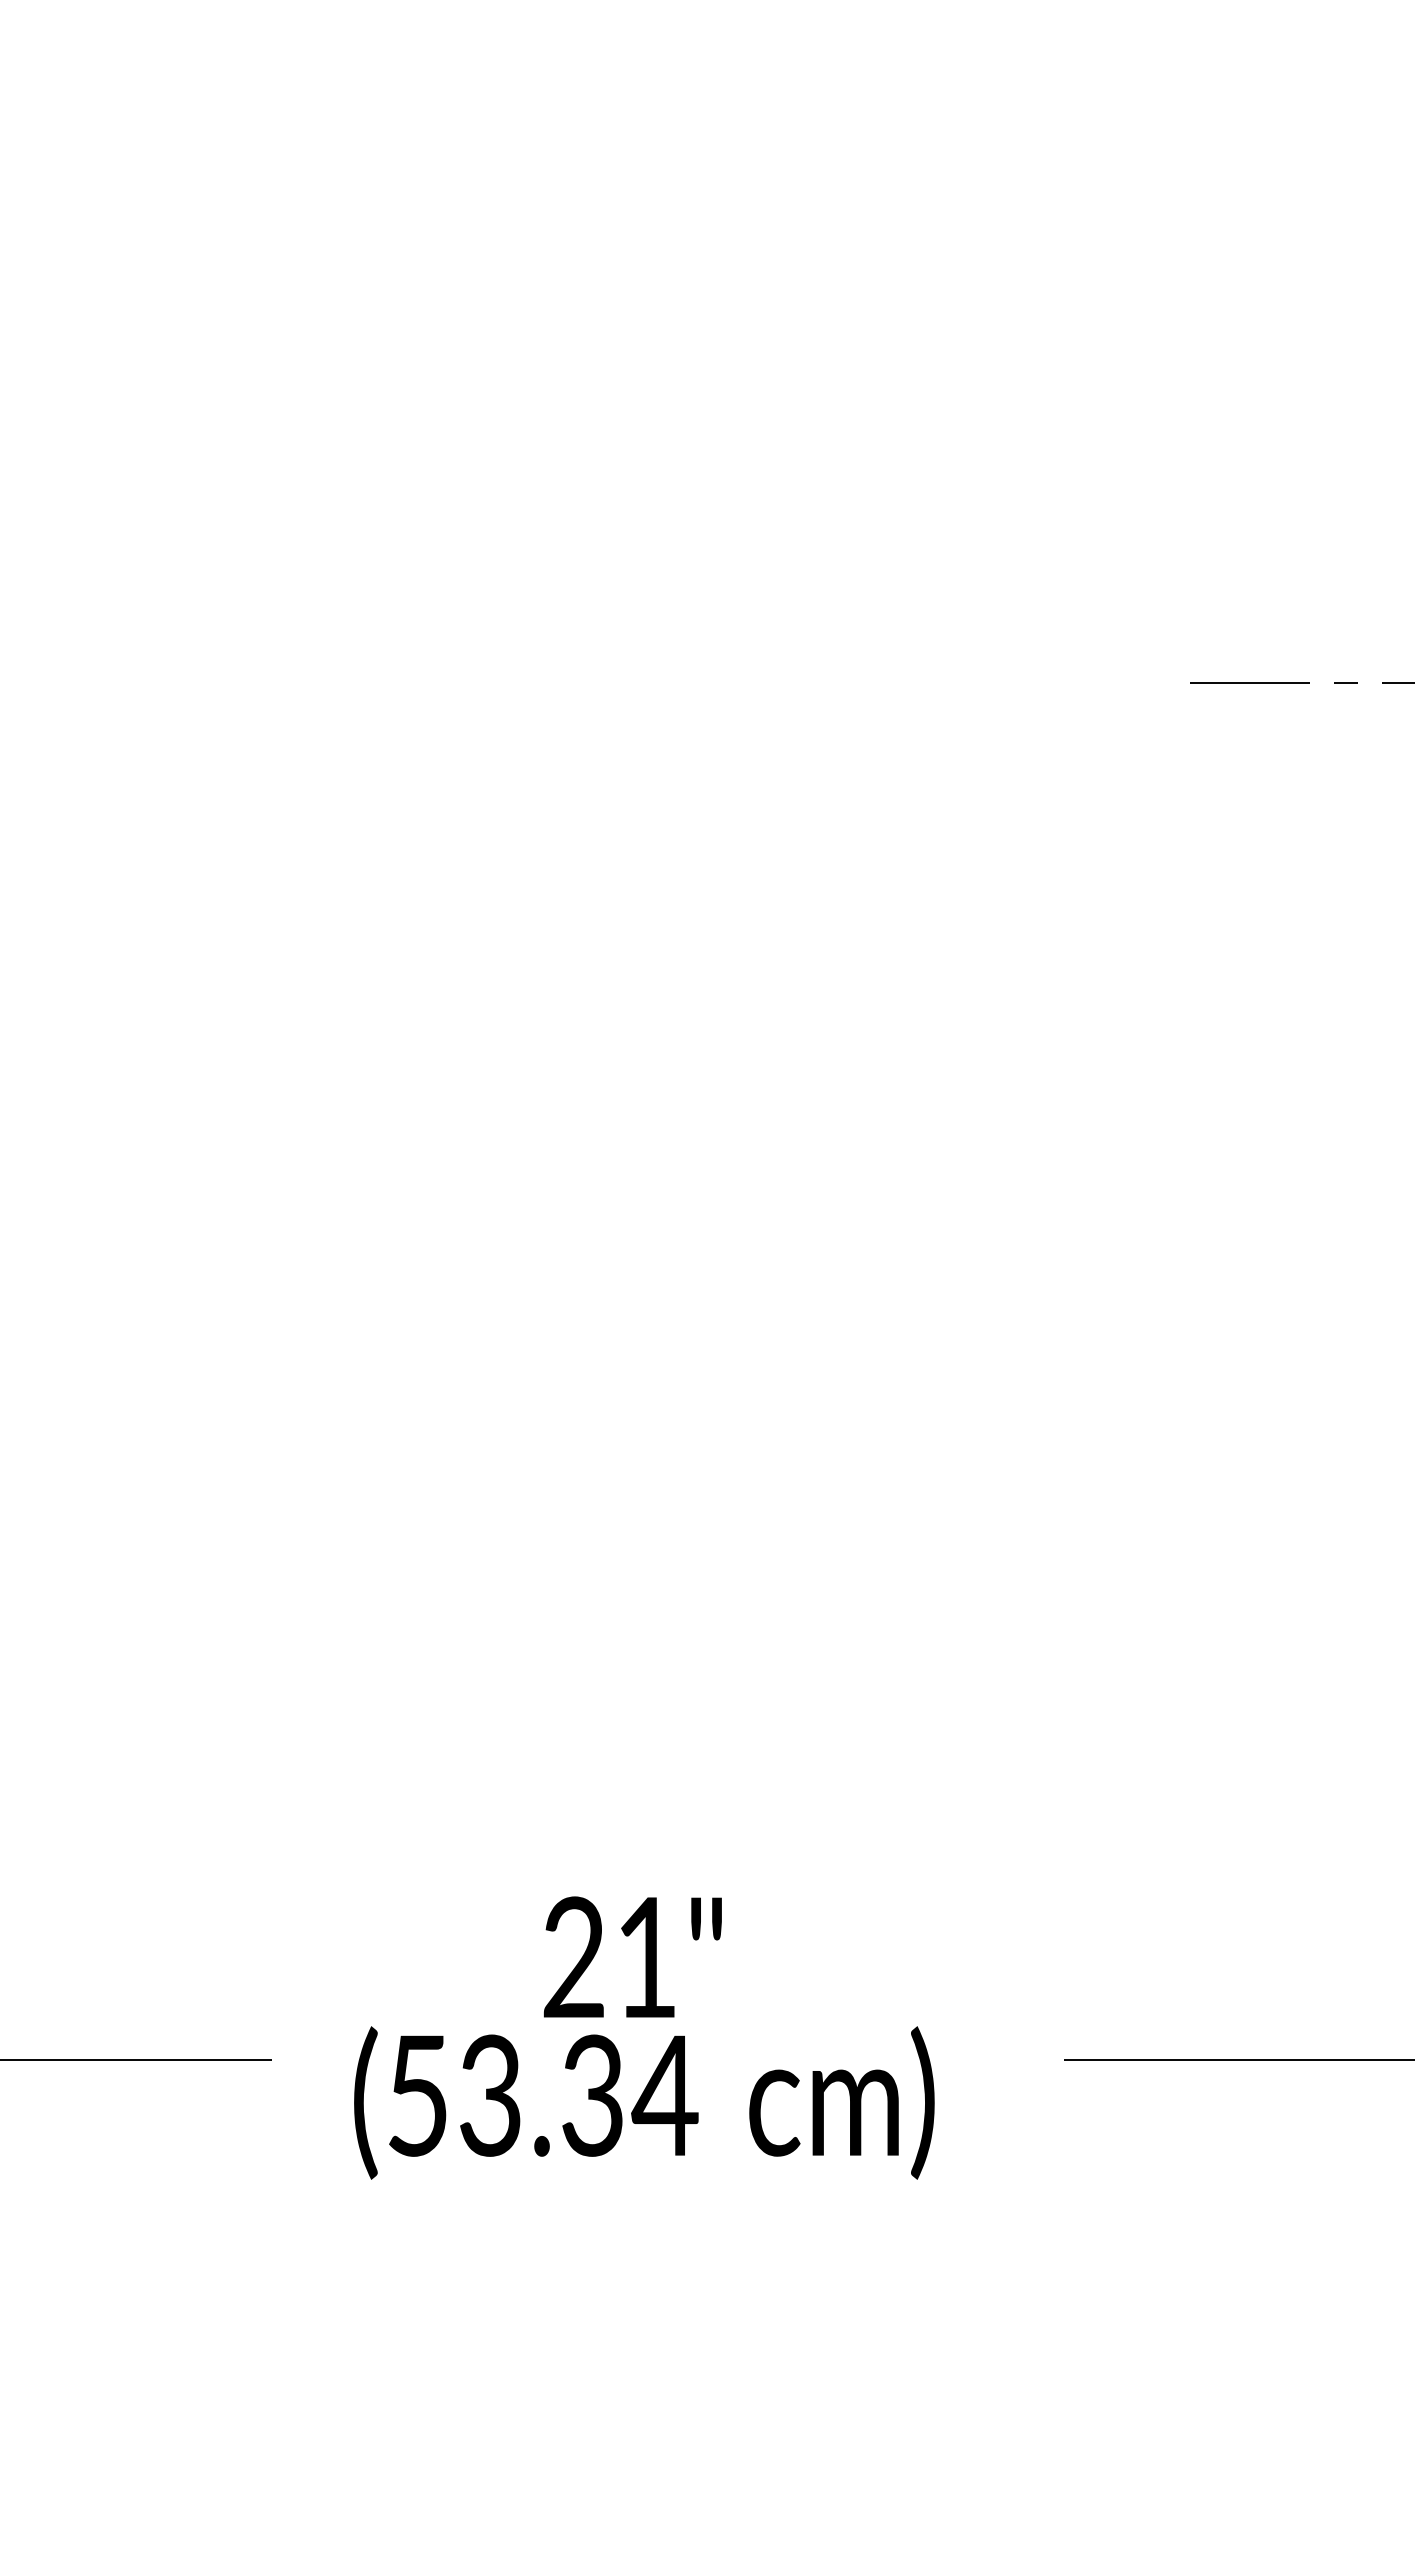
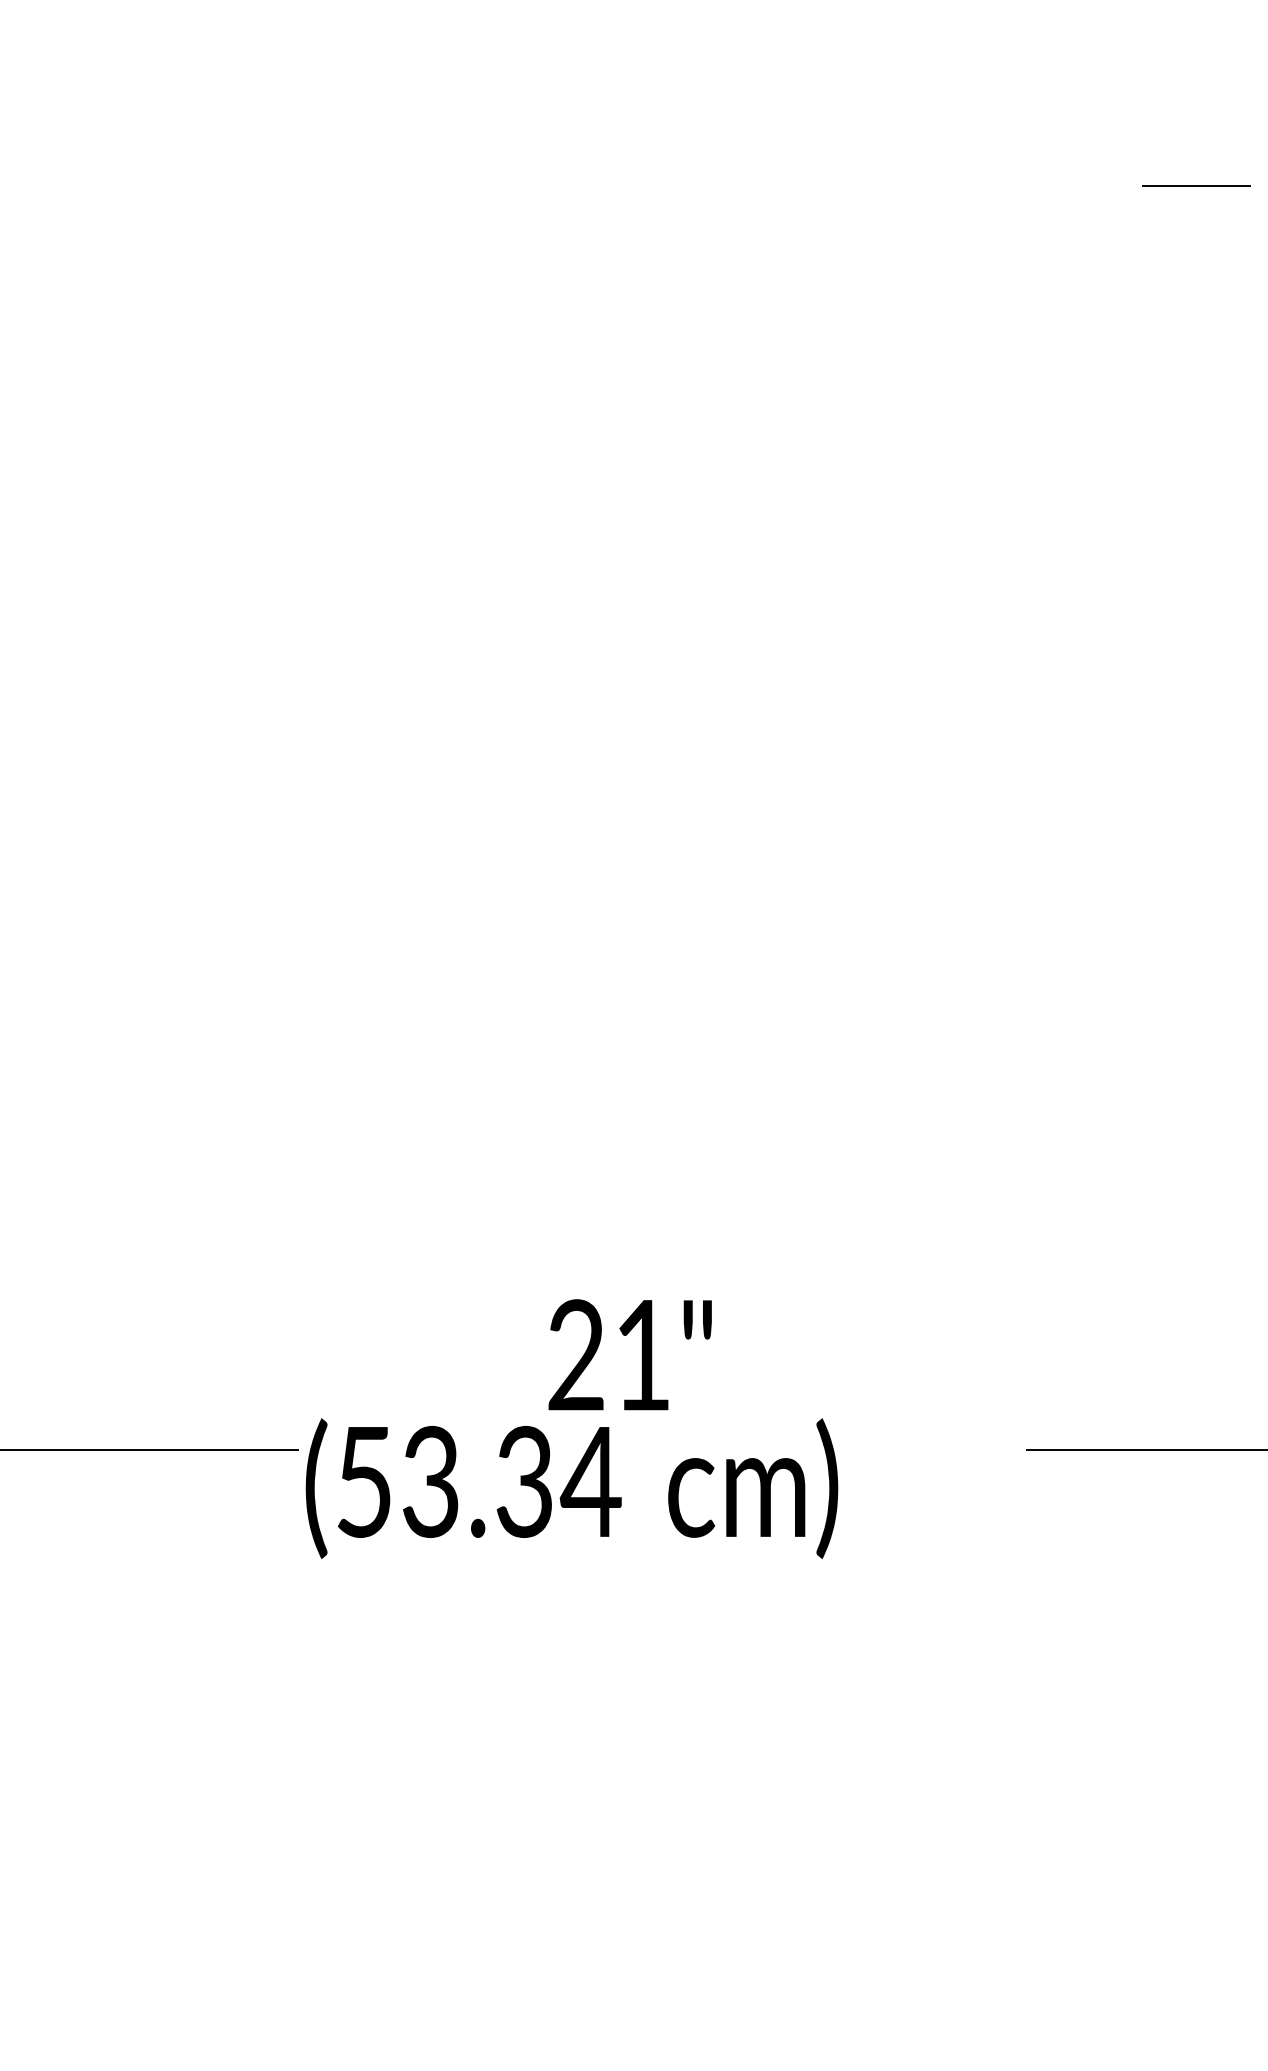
text: (644, 2102) -> (572, 1488), moved

